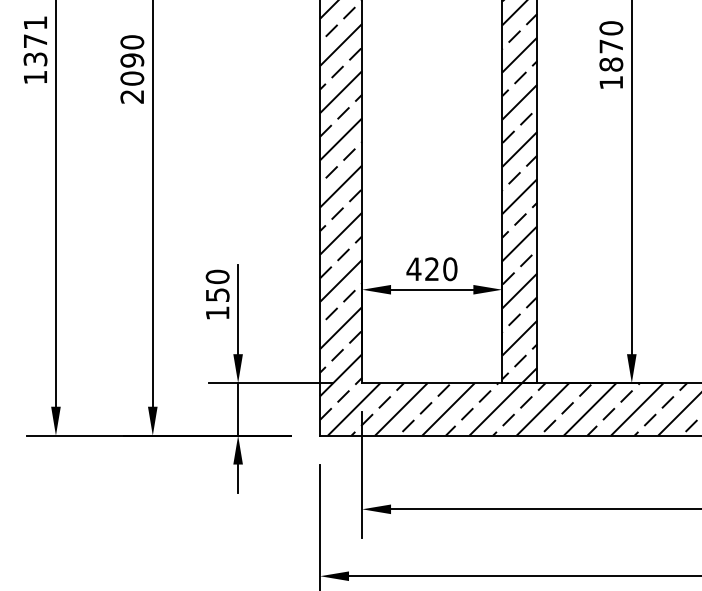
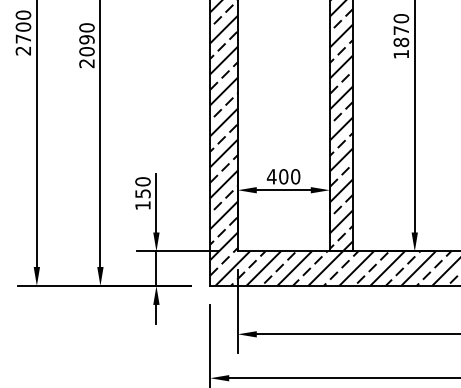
text: (35, 49) -> (23, 32), 1371 -> 2700
text: (431, 268) -> (283, 176), 420 -> 400

